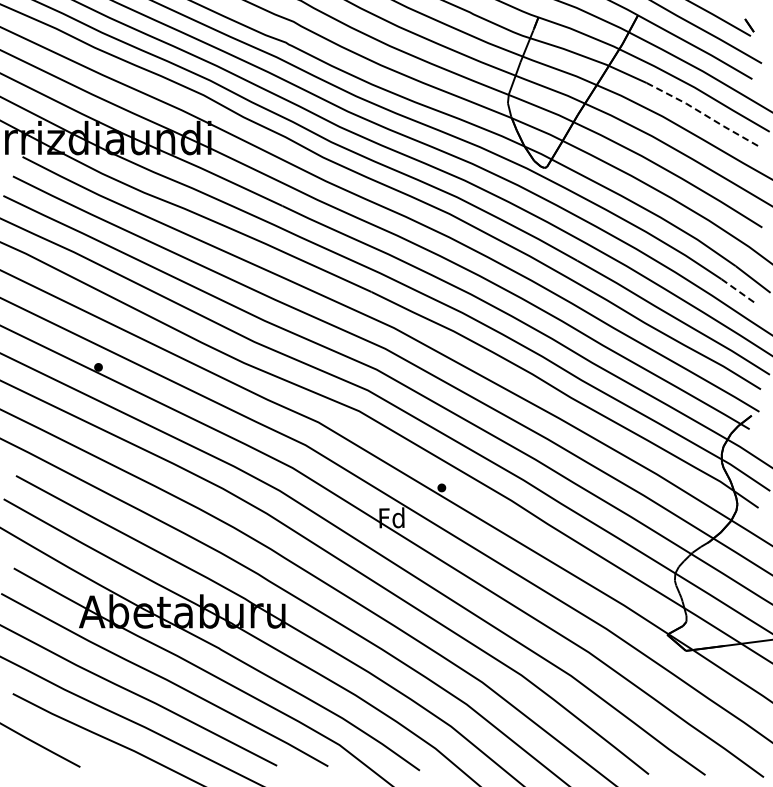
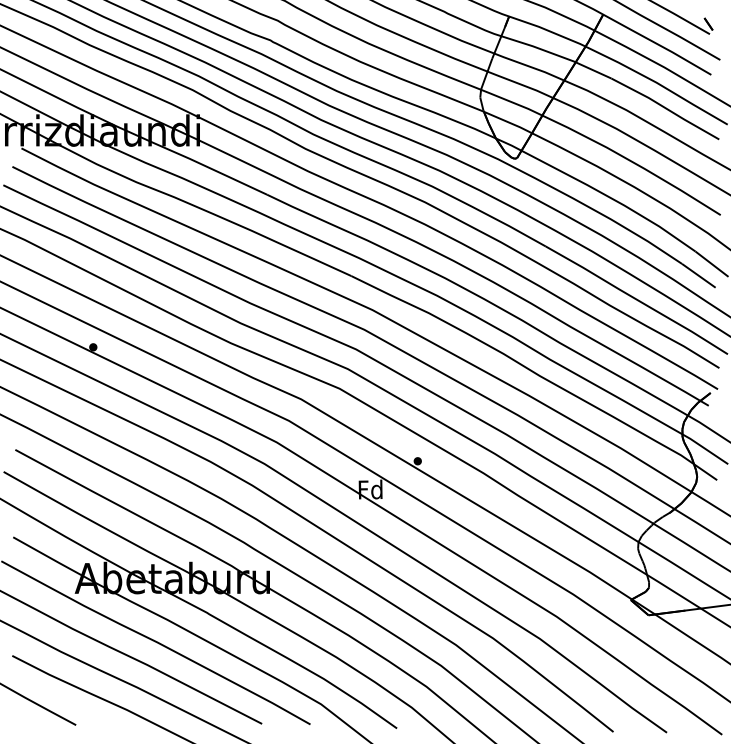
line: (704, 114) -> (666, 108), dashed -> solid
line: (739, 291) -> (699, 275), dashed -> solid

